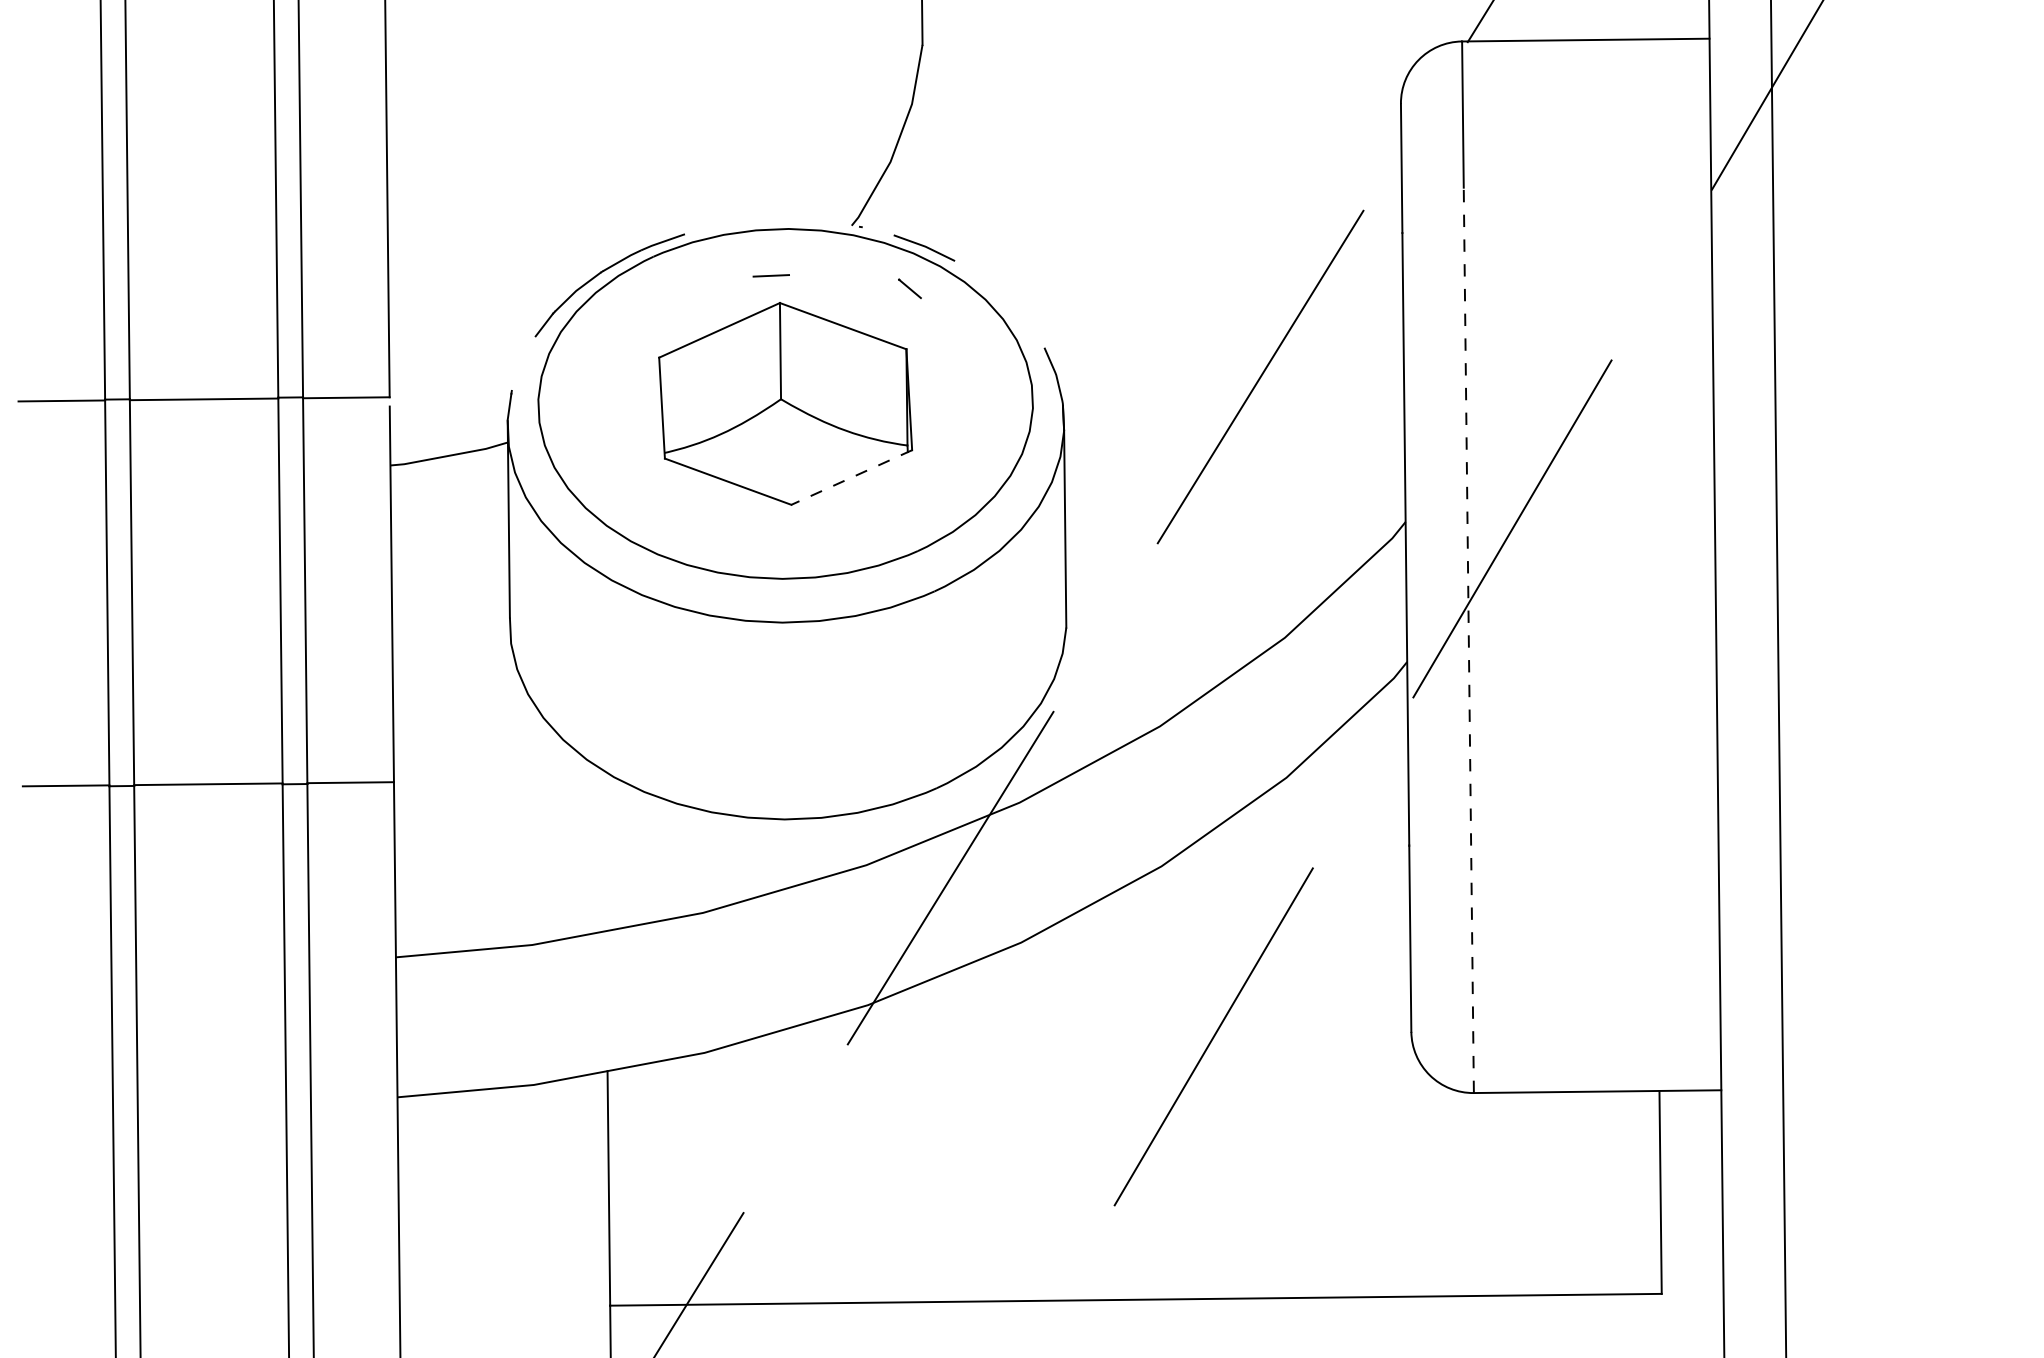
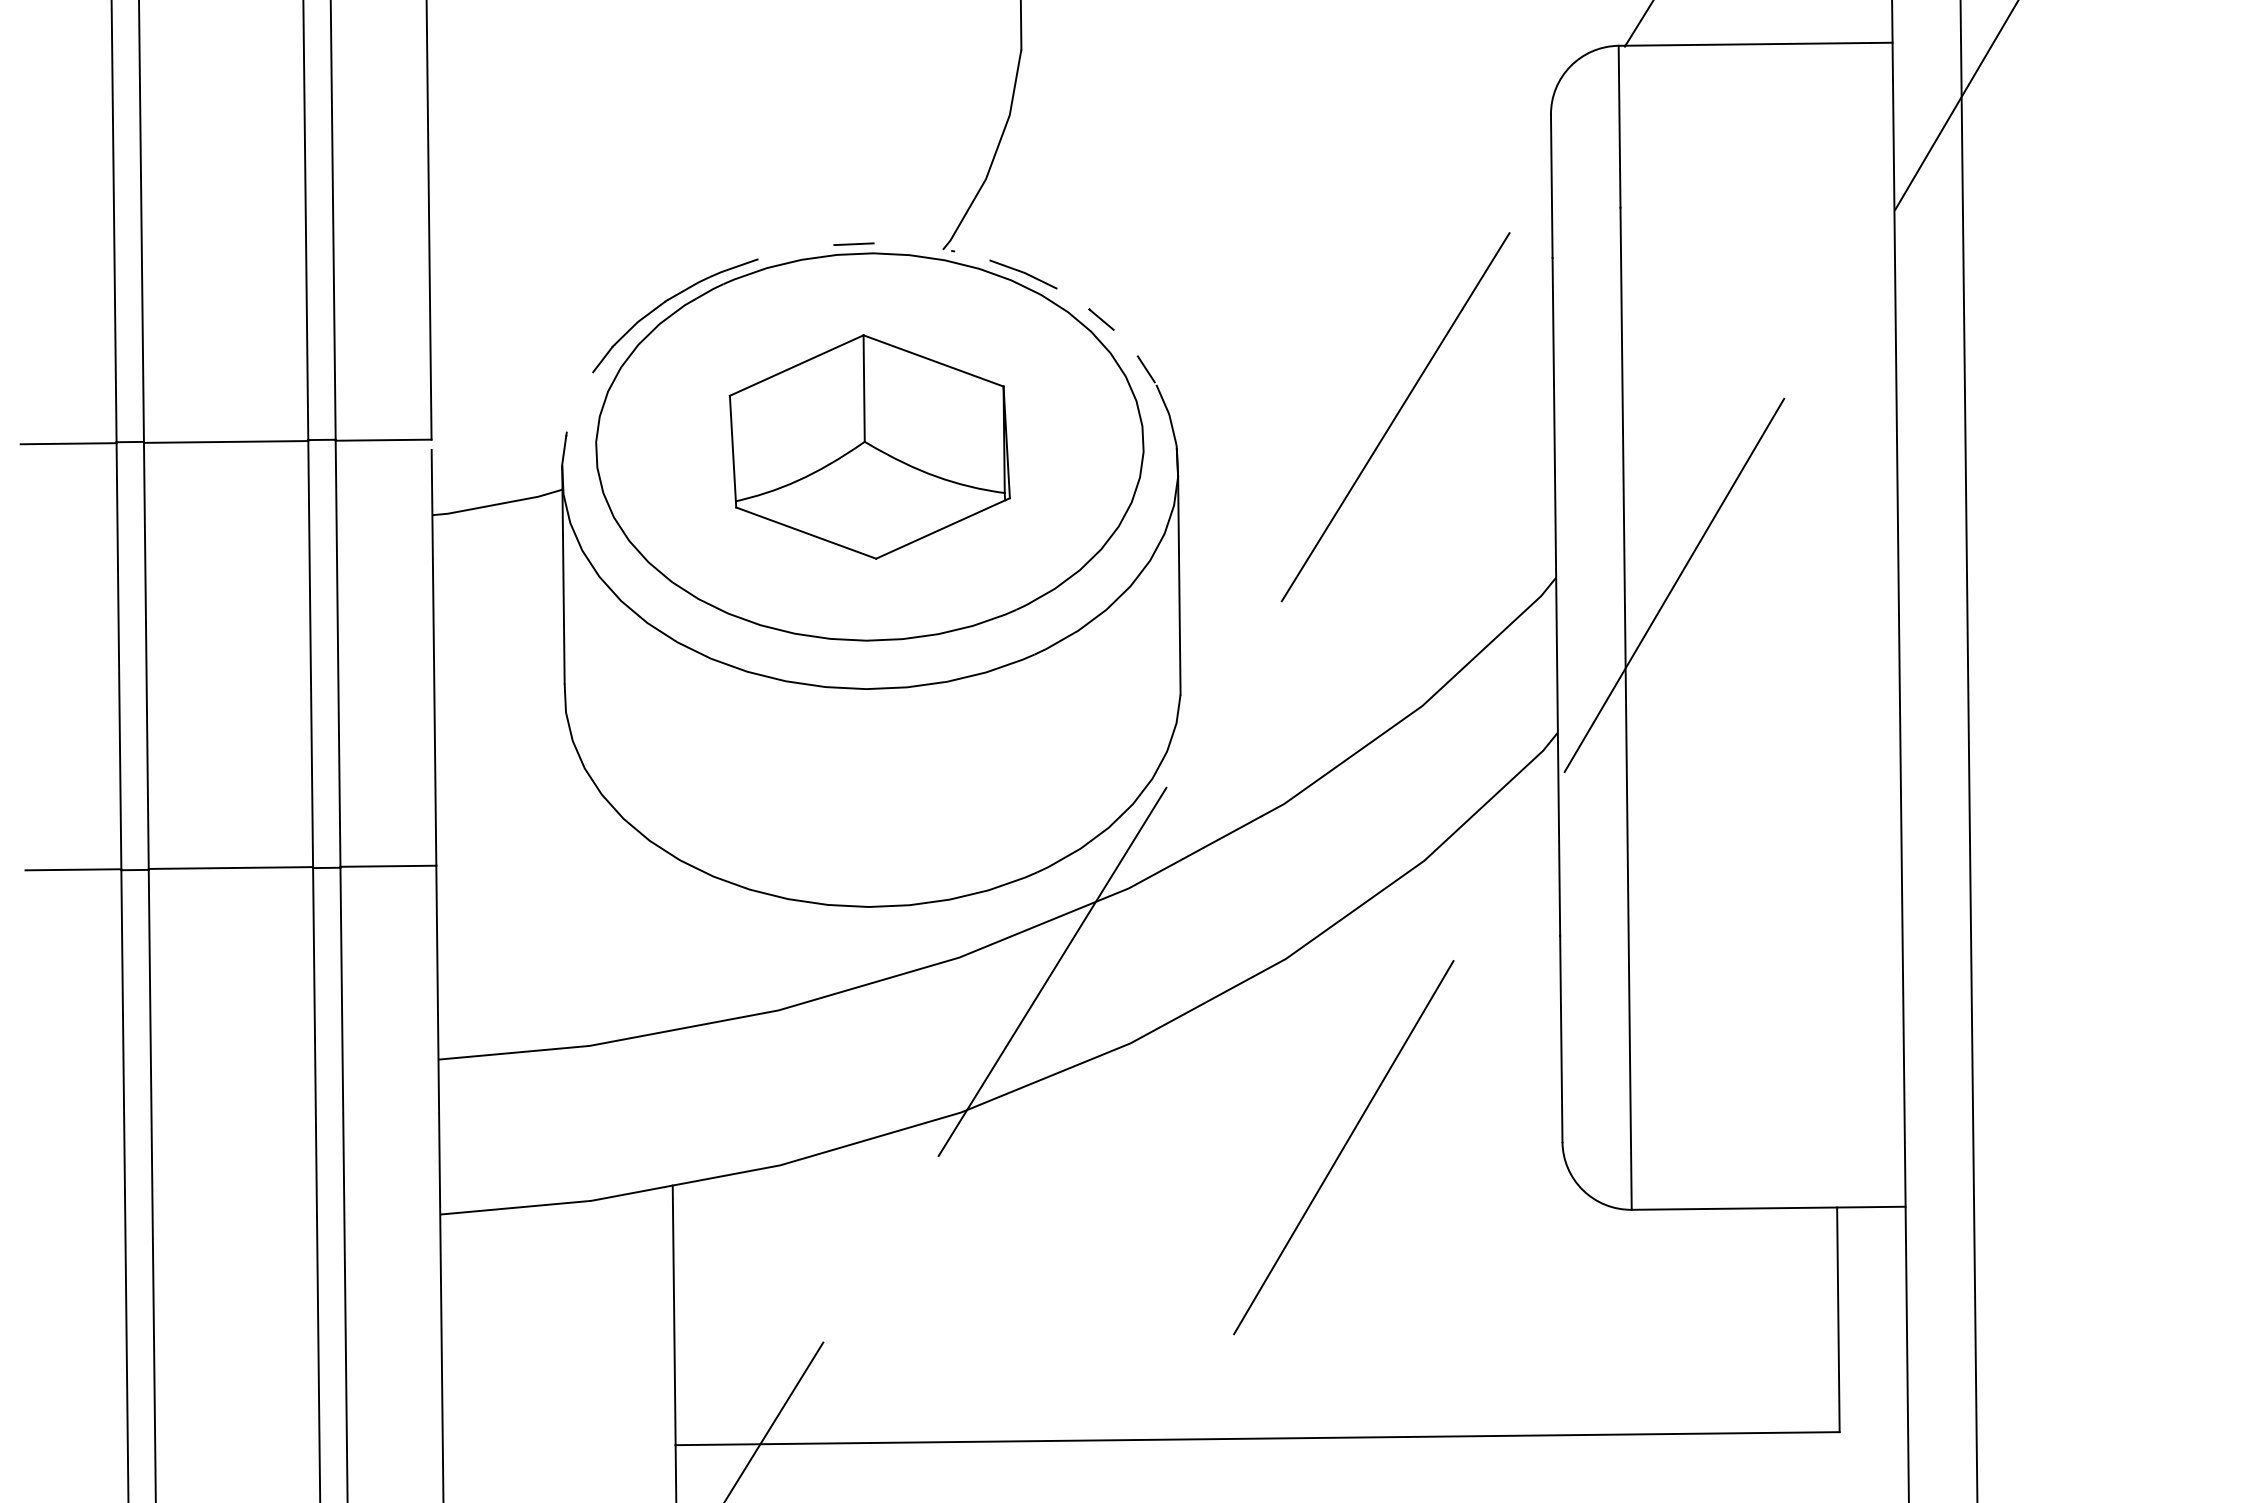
line: (770, 275) -> (853, 243), moved
line: (909, 288) -> (1101, 319), moved
line: (1034, 333) -> (1145, 369), added
line: (851, 477) -> (942, 528), dashed -> solid
line: (1469, 640) -> (1626, 708), dashed -> solid

